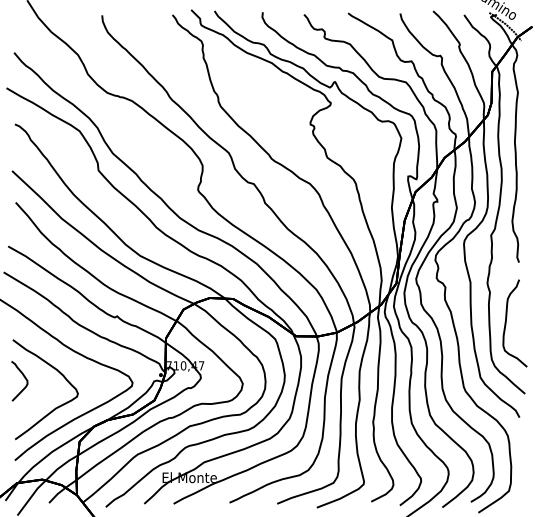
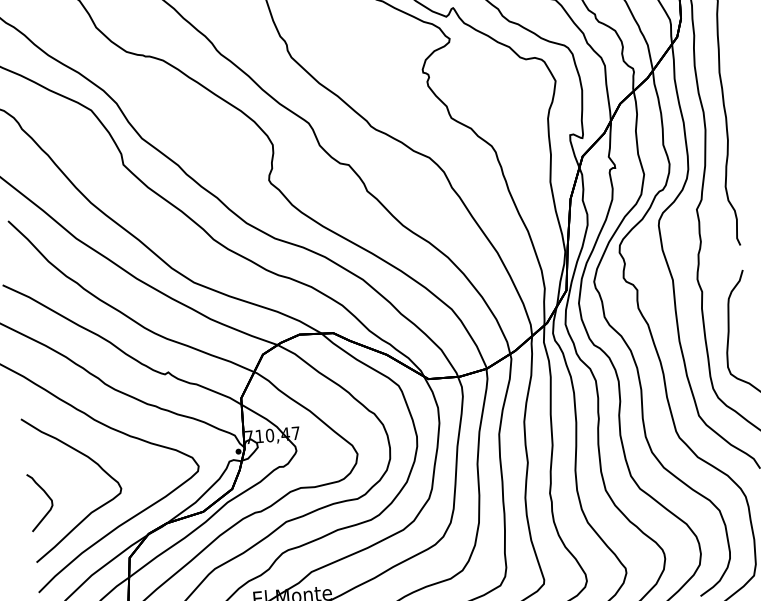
curve: (24, 378) -> (47, 497), moved

